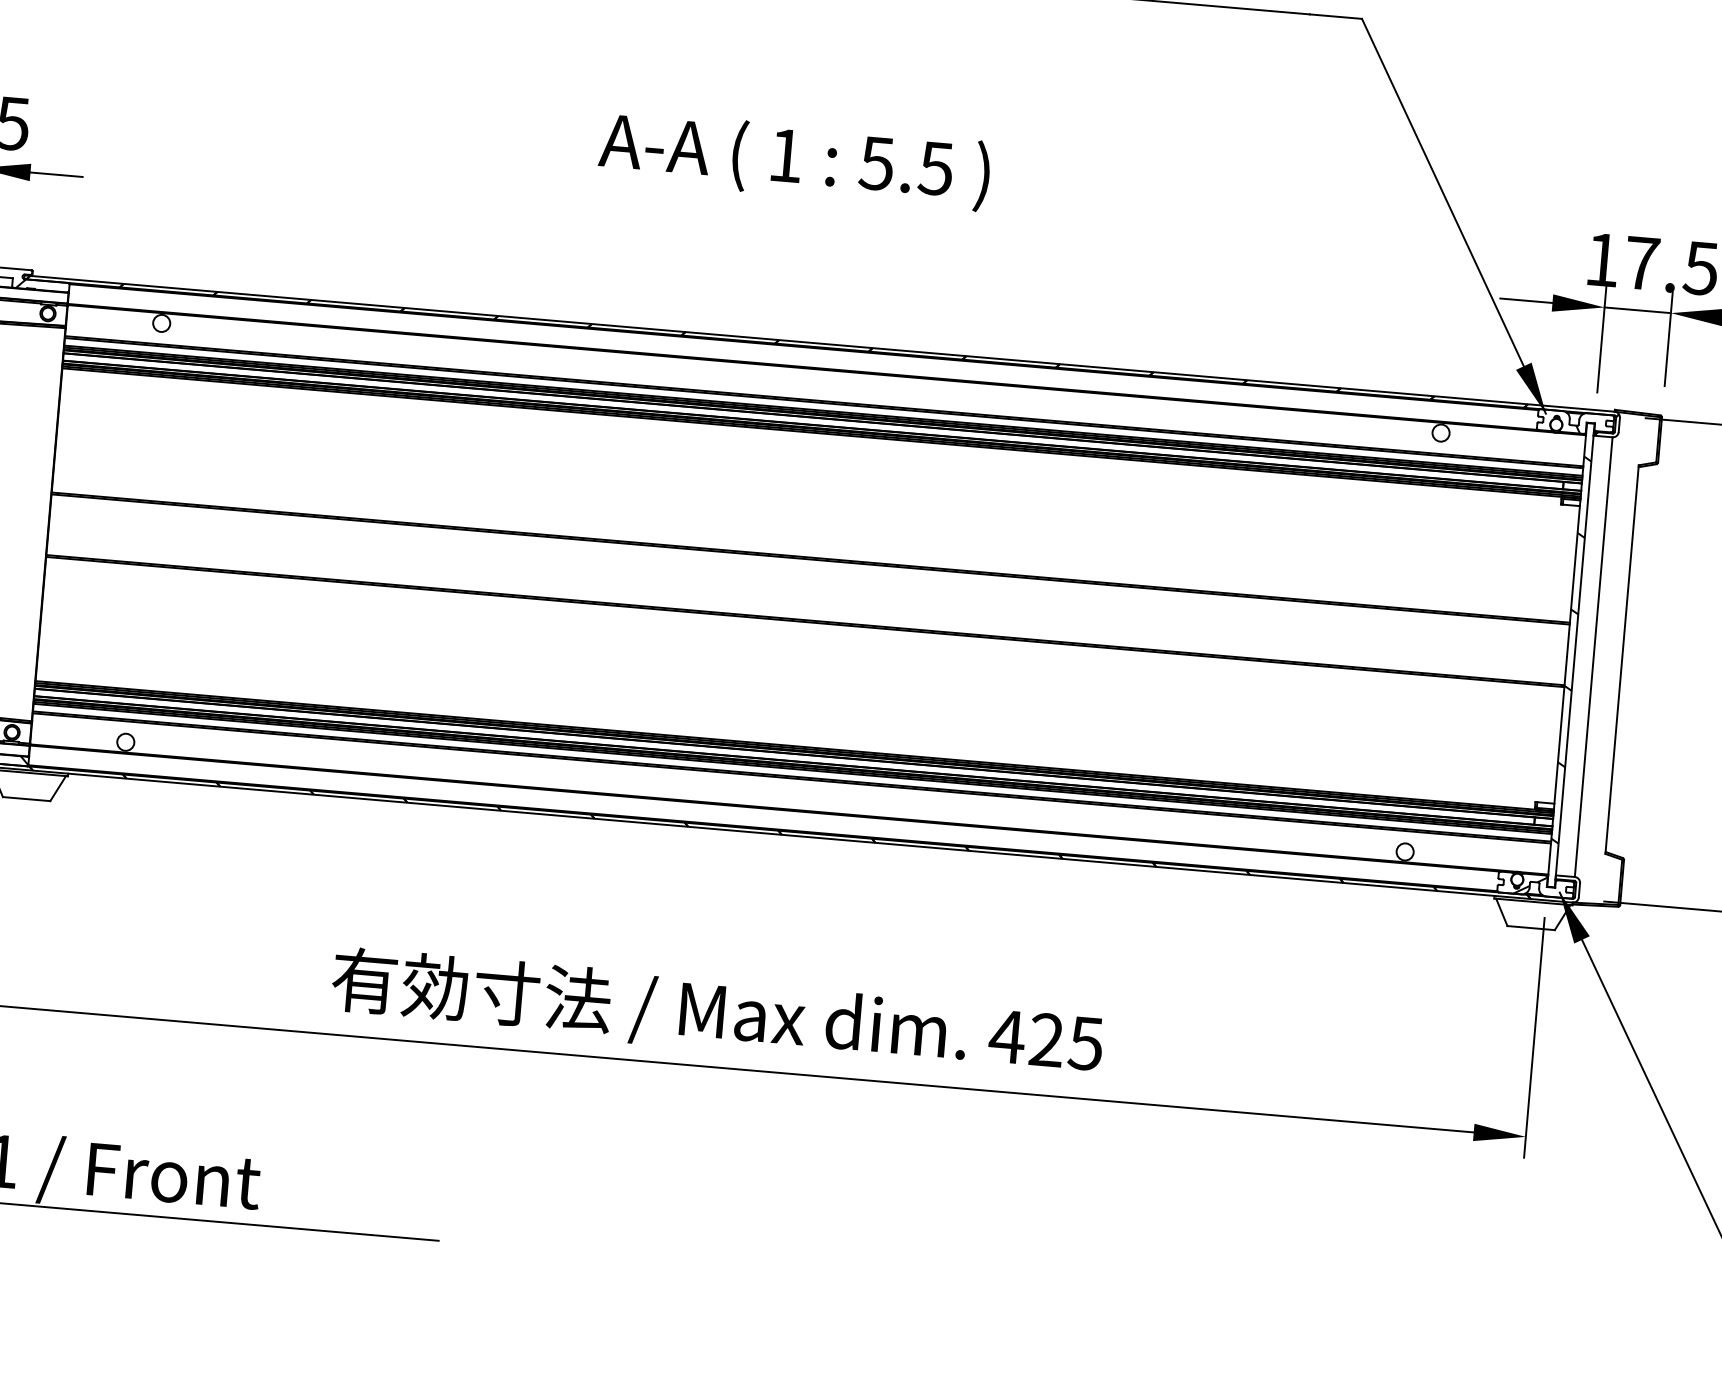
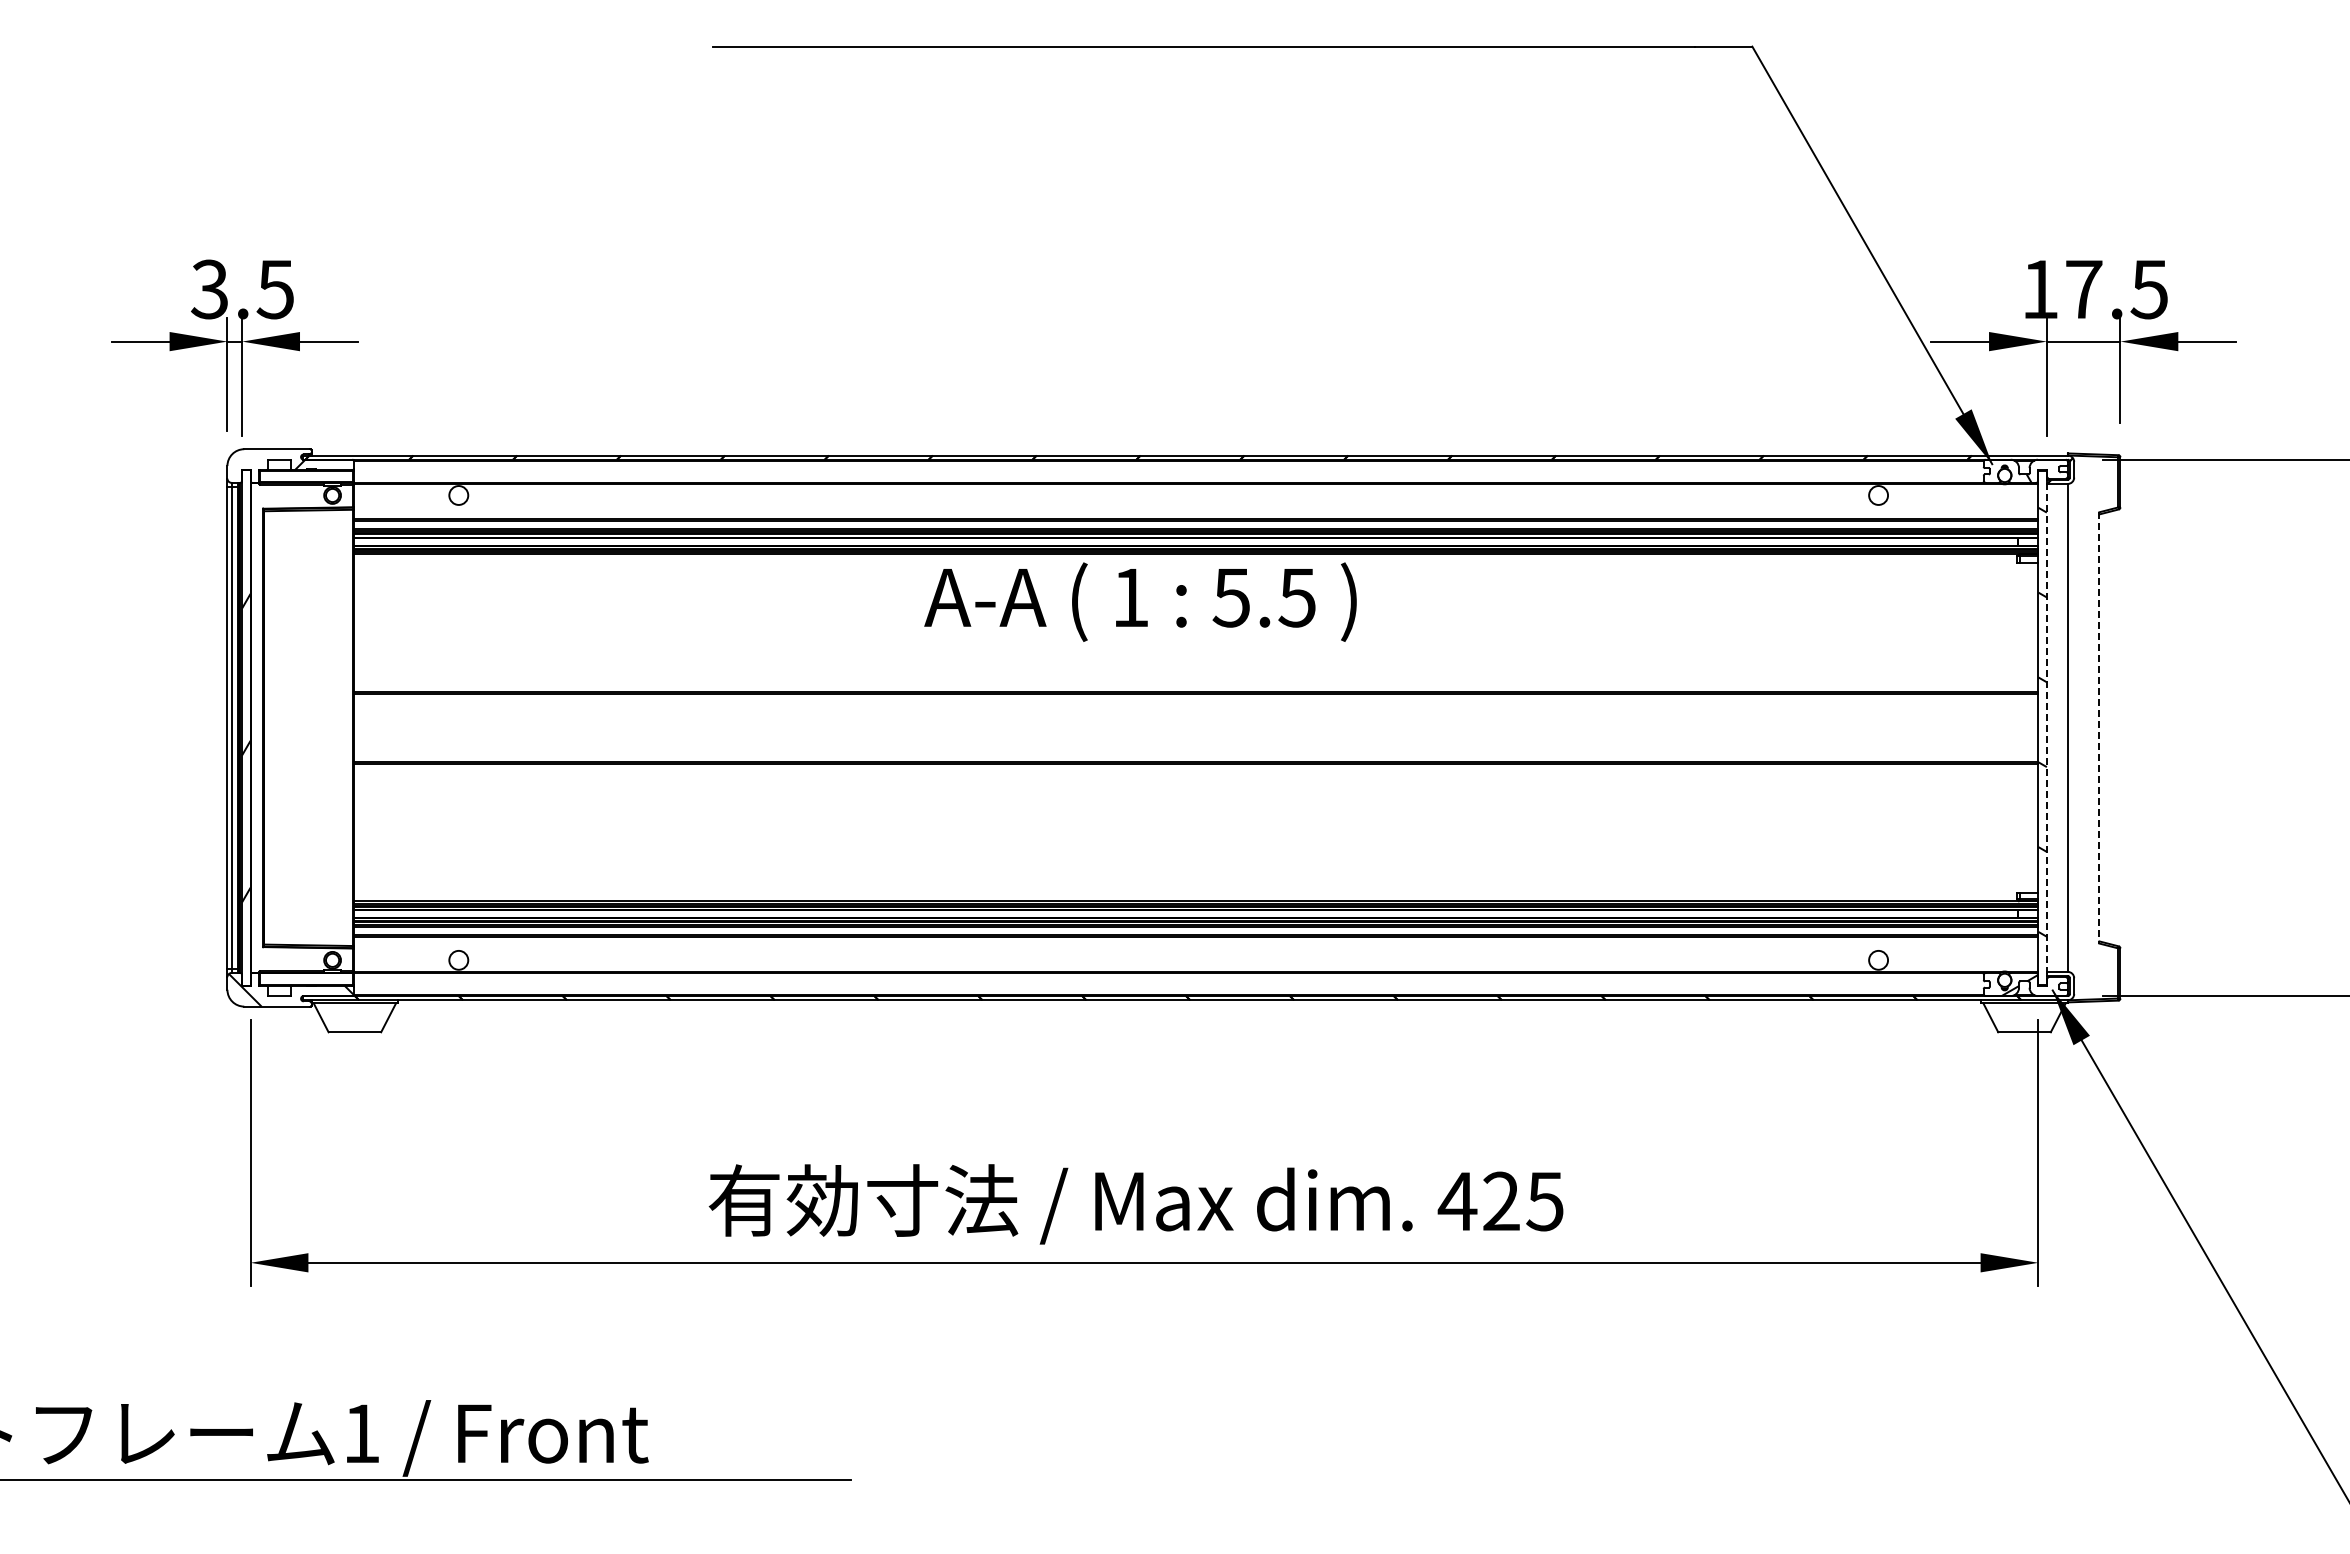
text: (794, 159) -> (1140, 601), moved
line: (1574, 655) -> (2046, 727), solid -> dashed
line: (1622, 659) -> (2099, 727), solid -> dashed

